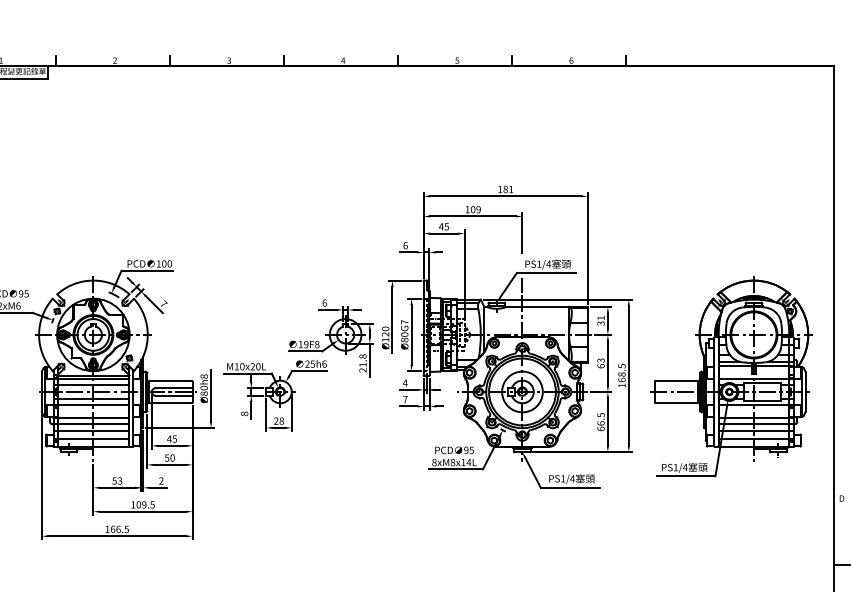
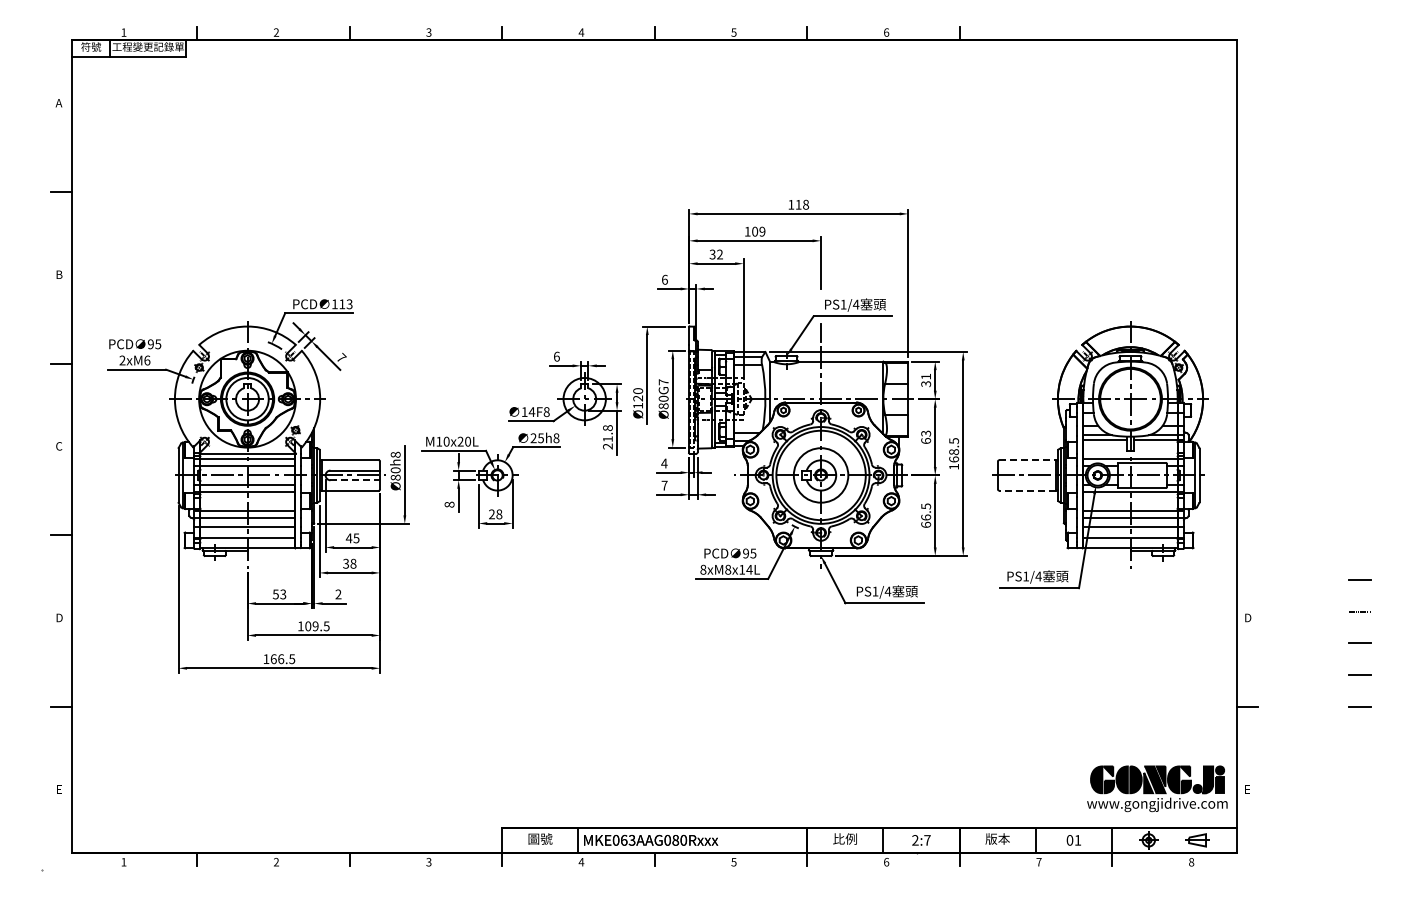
text: (508, 189) -> (802, 204), 181 -> 118
text: (443, 226) -> (715, 254), 45 -> 32
text: (166, 264) -> (345, 304), 100 -> 113
text: (305, 344) -> (531, 412), 19F8 -> 14F8
text: (324, 364) -> (556, 438), 25h6 -> 25h8
line: (677, 380) -> (1028, 460), solid -> dashed
line: (174, 395) -> (355, 480), solid -> dashed
line: (676, 403) -> (1027, 490), solid -> dashed
text: (169, 457) -> (349, 563), 50 -> 38

